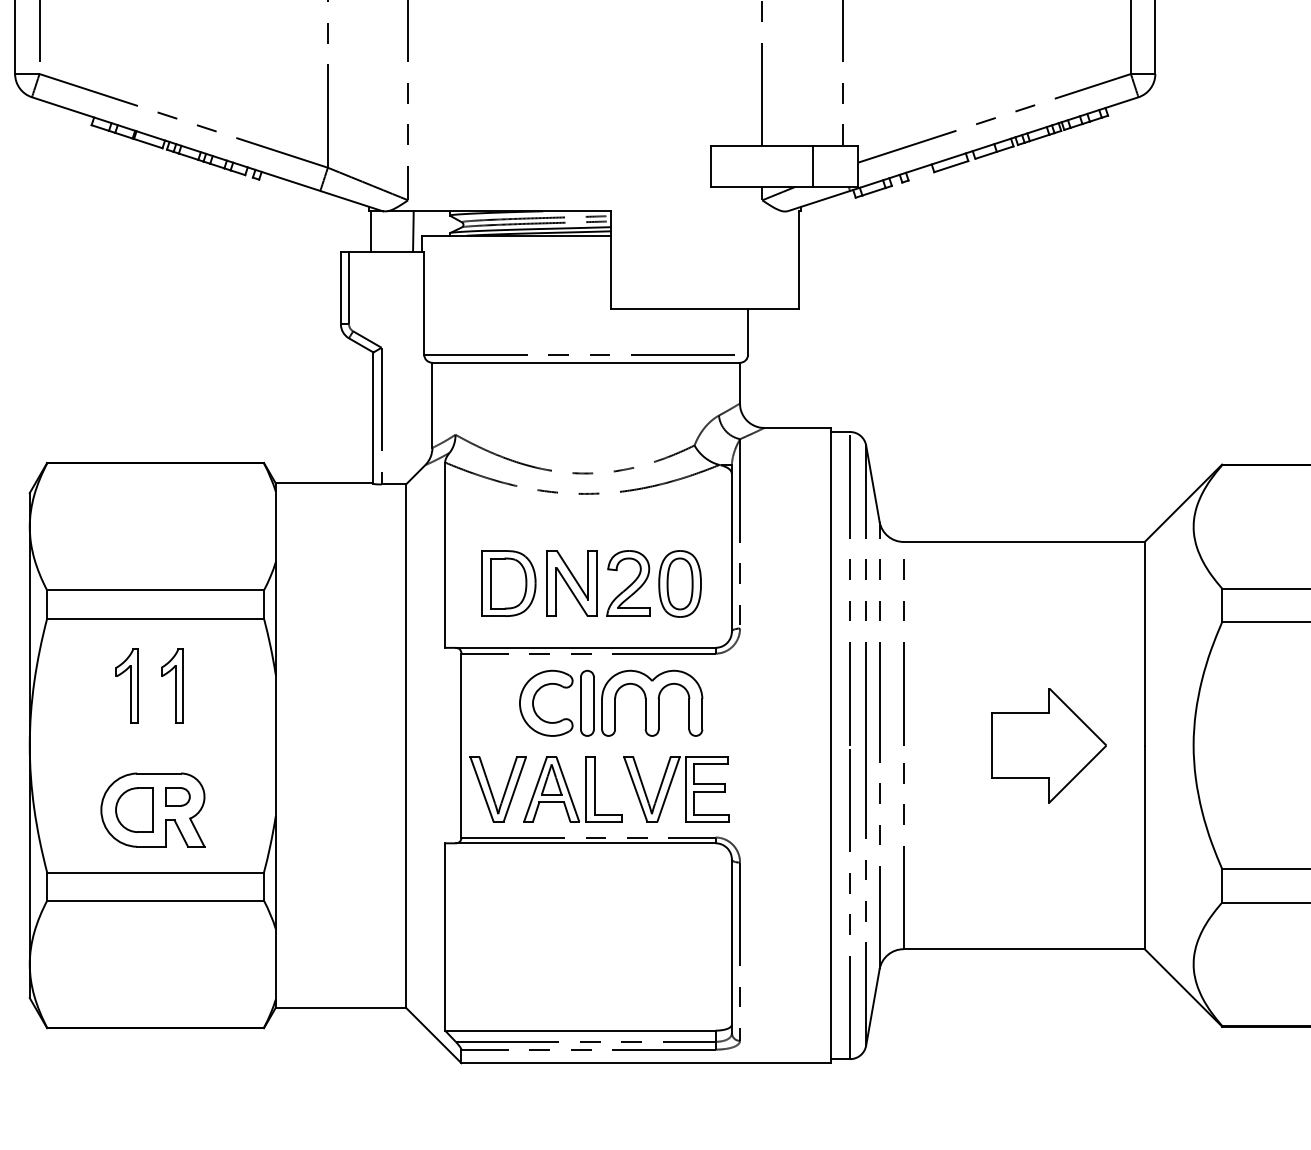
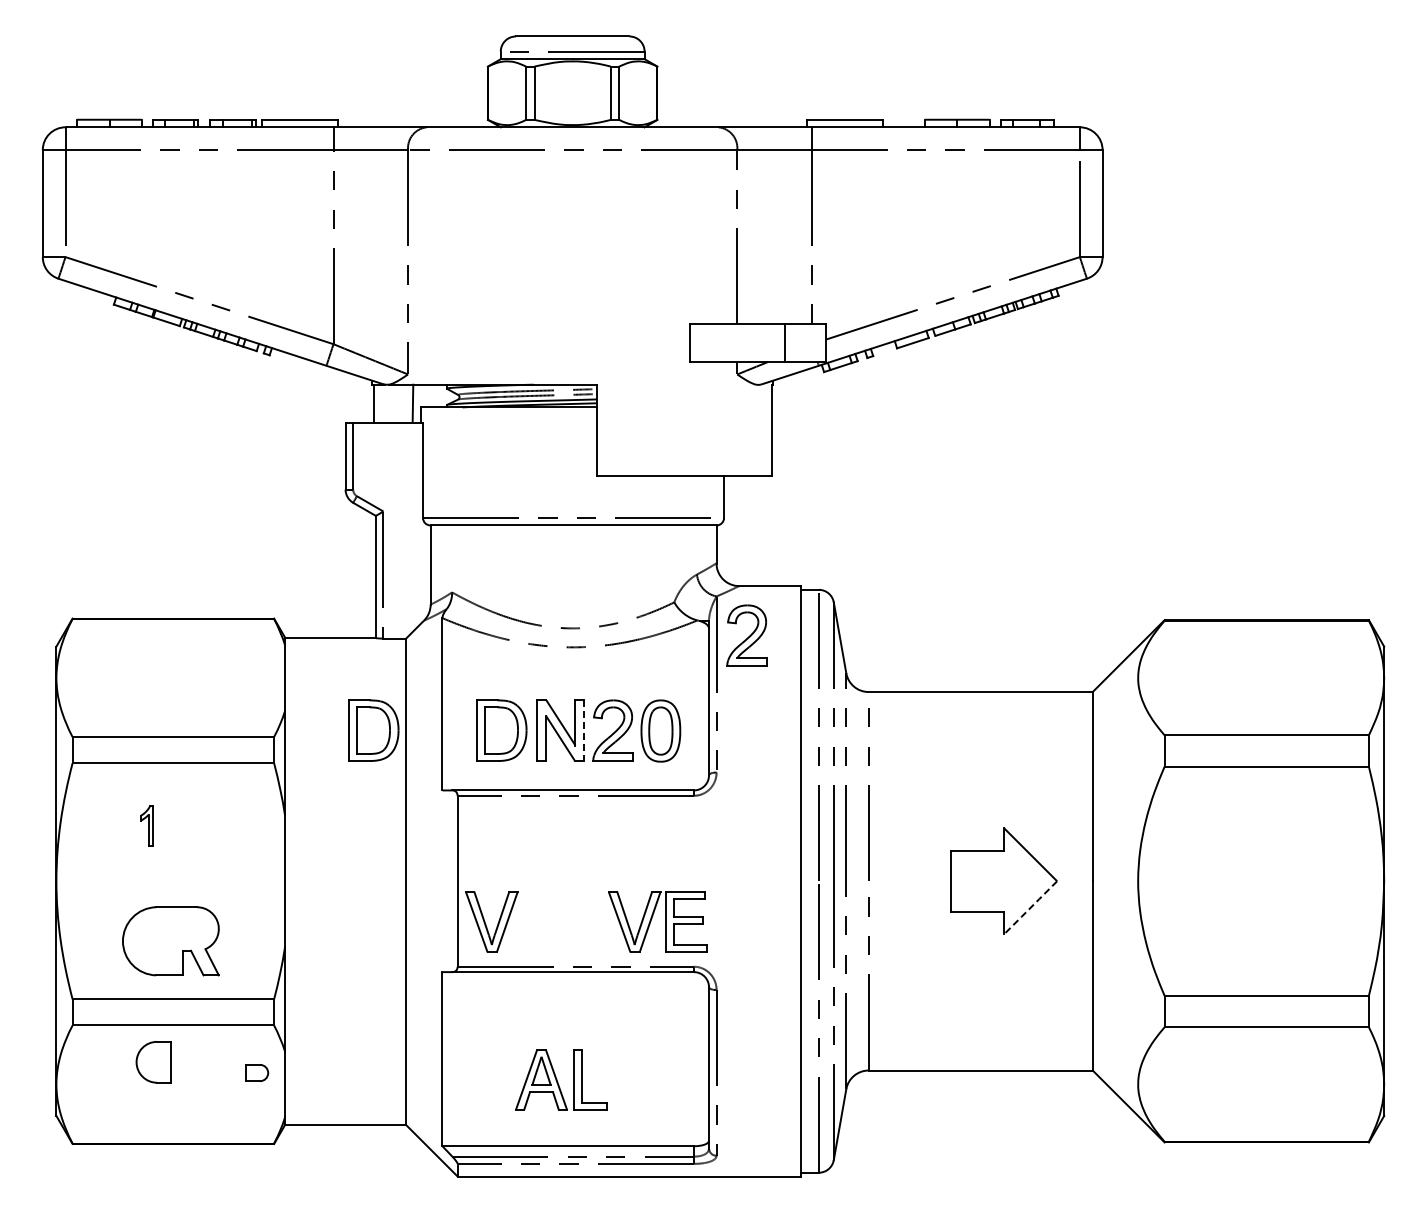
part: (772, 481) -> (746, 635), added
part: (370, 583) -> (373, 730), added
line: (597, 584) -> (584, 731), solid -> dashed
part: (126, 685) -> (146, 825), size x0.6
part: (171, 685) -> (188, 825), removed
part: (610, 702) -> (596, 841), removed
line: (1077, 773) -> (1030, 907), solid -> dashed
part: (573, 788) -> (561, 1079), moved
part: (178, 797) -> (257, 1073), moved
part: (134, 810) -> (153, 1062), moved

